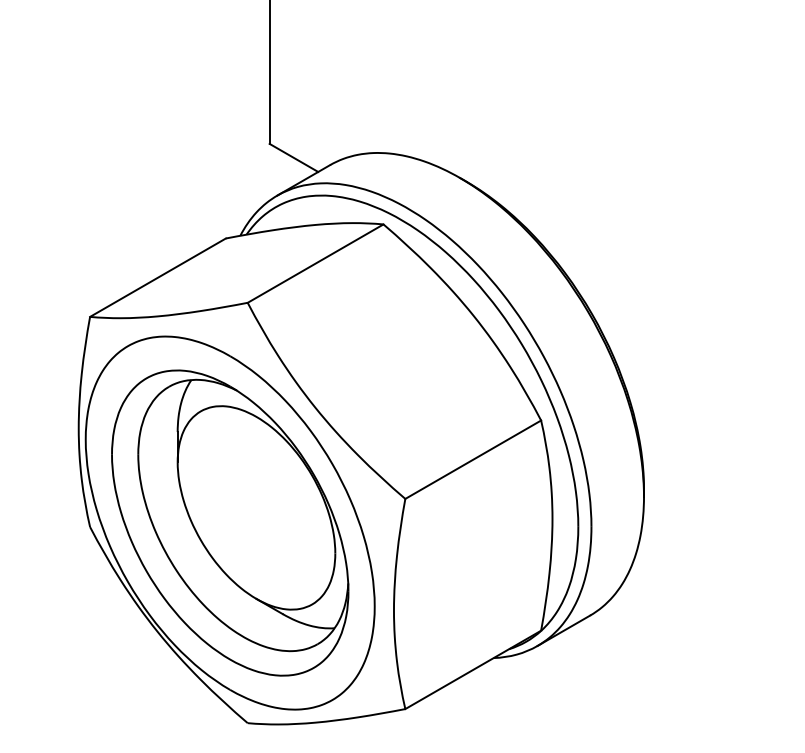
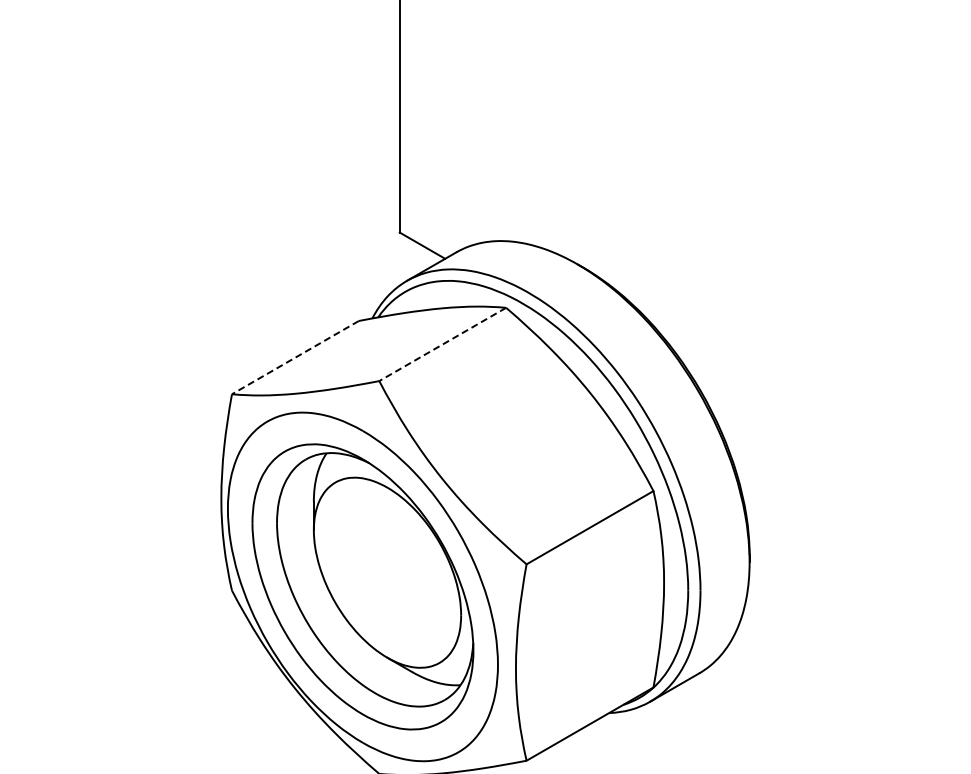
line: (315, 263) -> (442, 344), solid -> dashed
line: (158, 277) -> (295, 357), solid -> dashed

